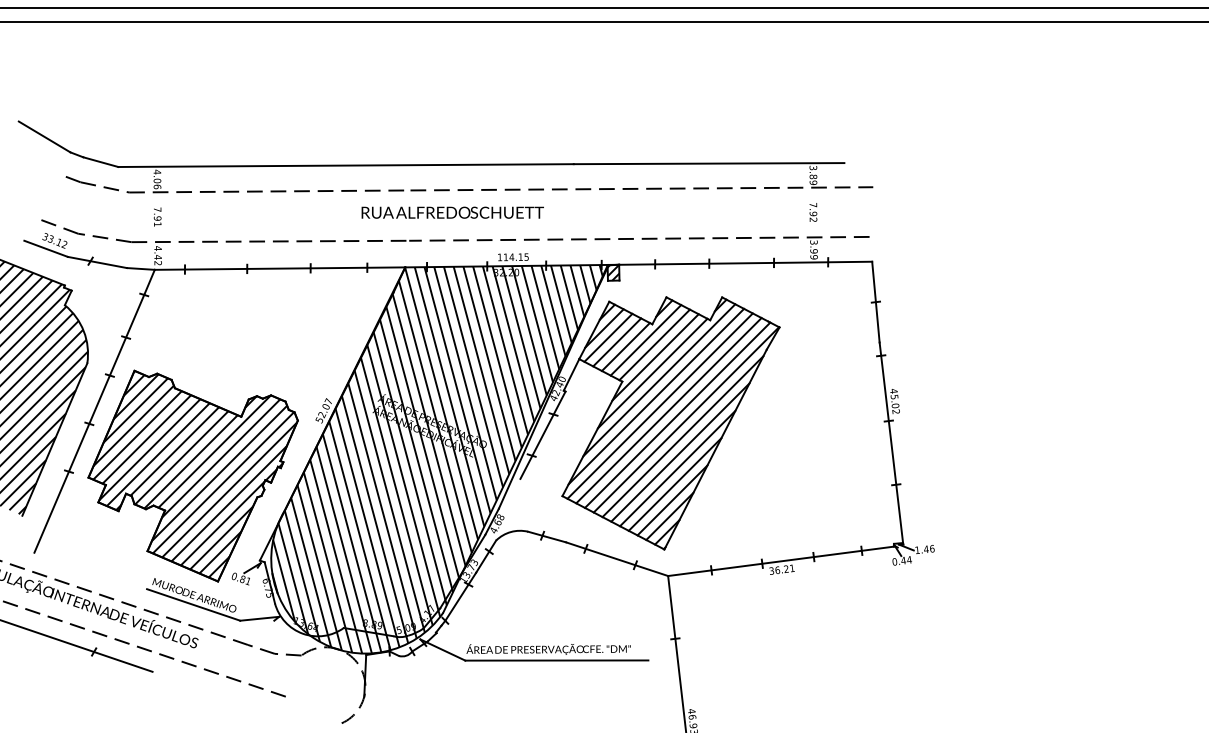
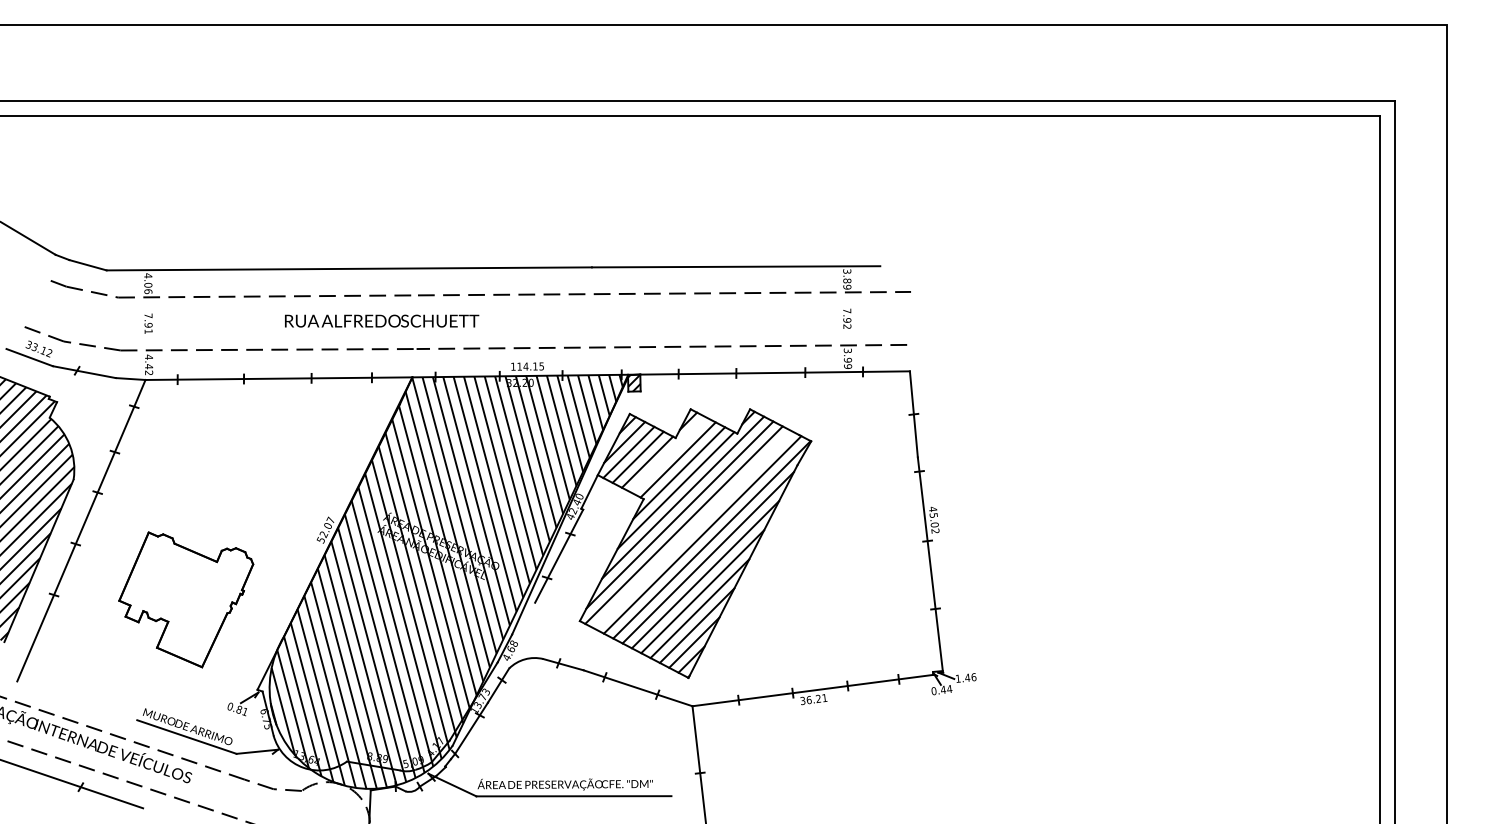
text: (453, 212) -> (382, 320), moved
line: (645, 339) -> (668, 454), removed
line: (669, 410) -> (693, 529), removed
part: (192, 475) -> (185, 599), size x0.6

